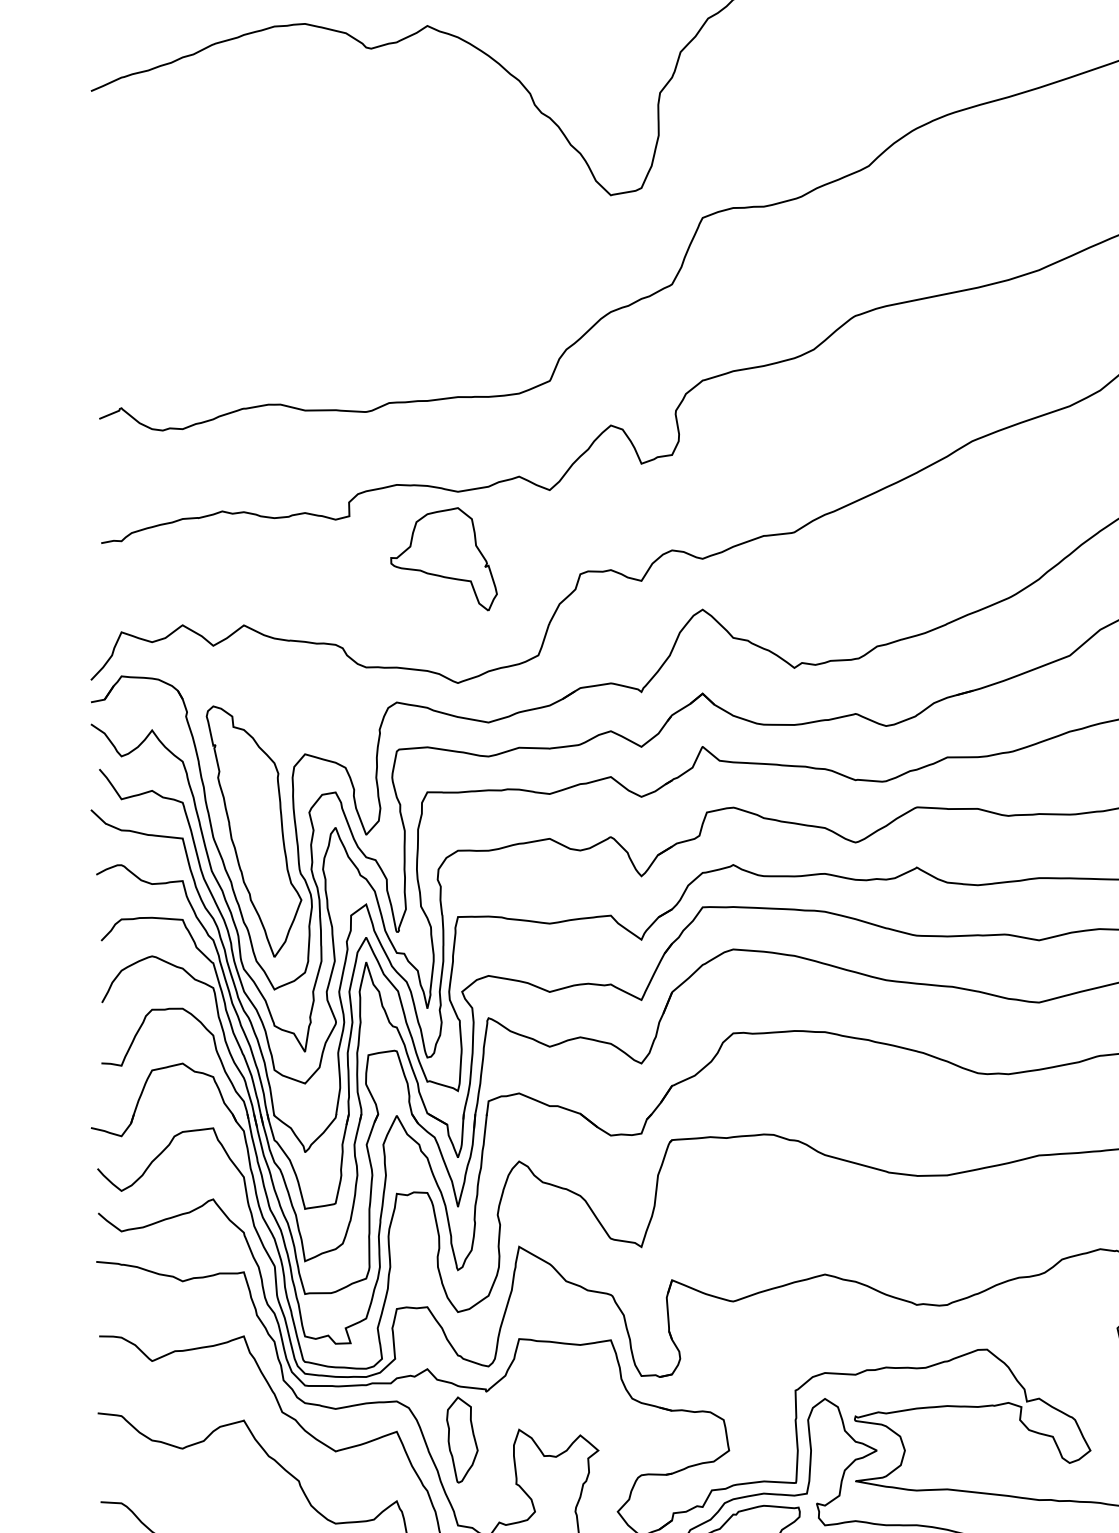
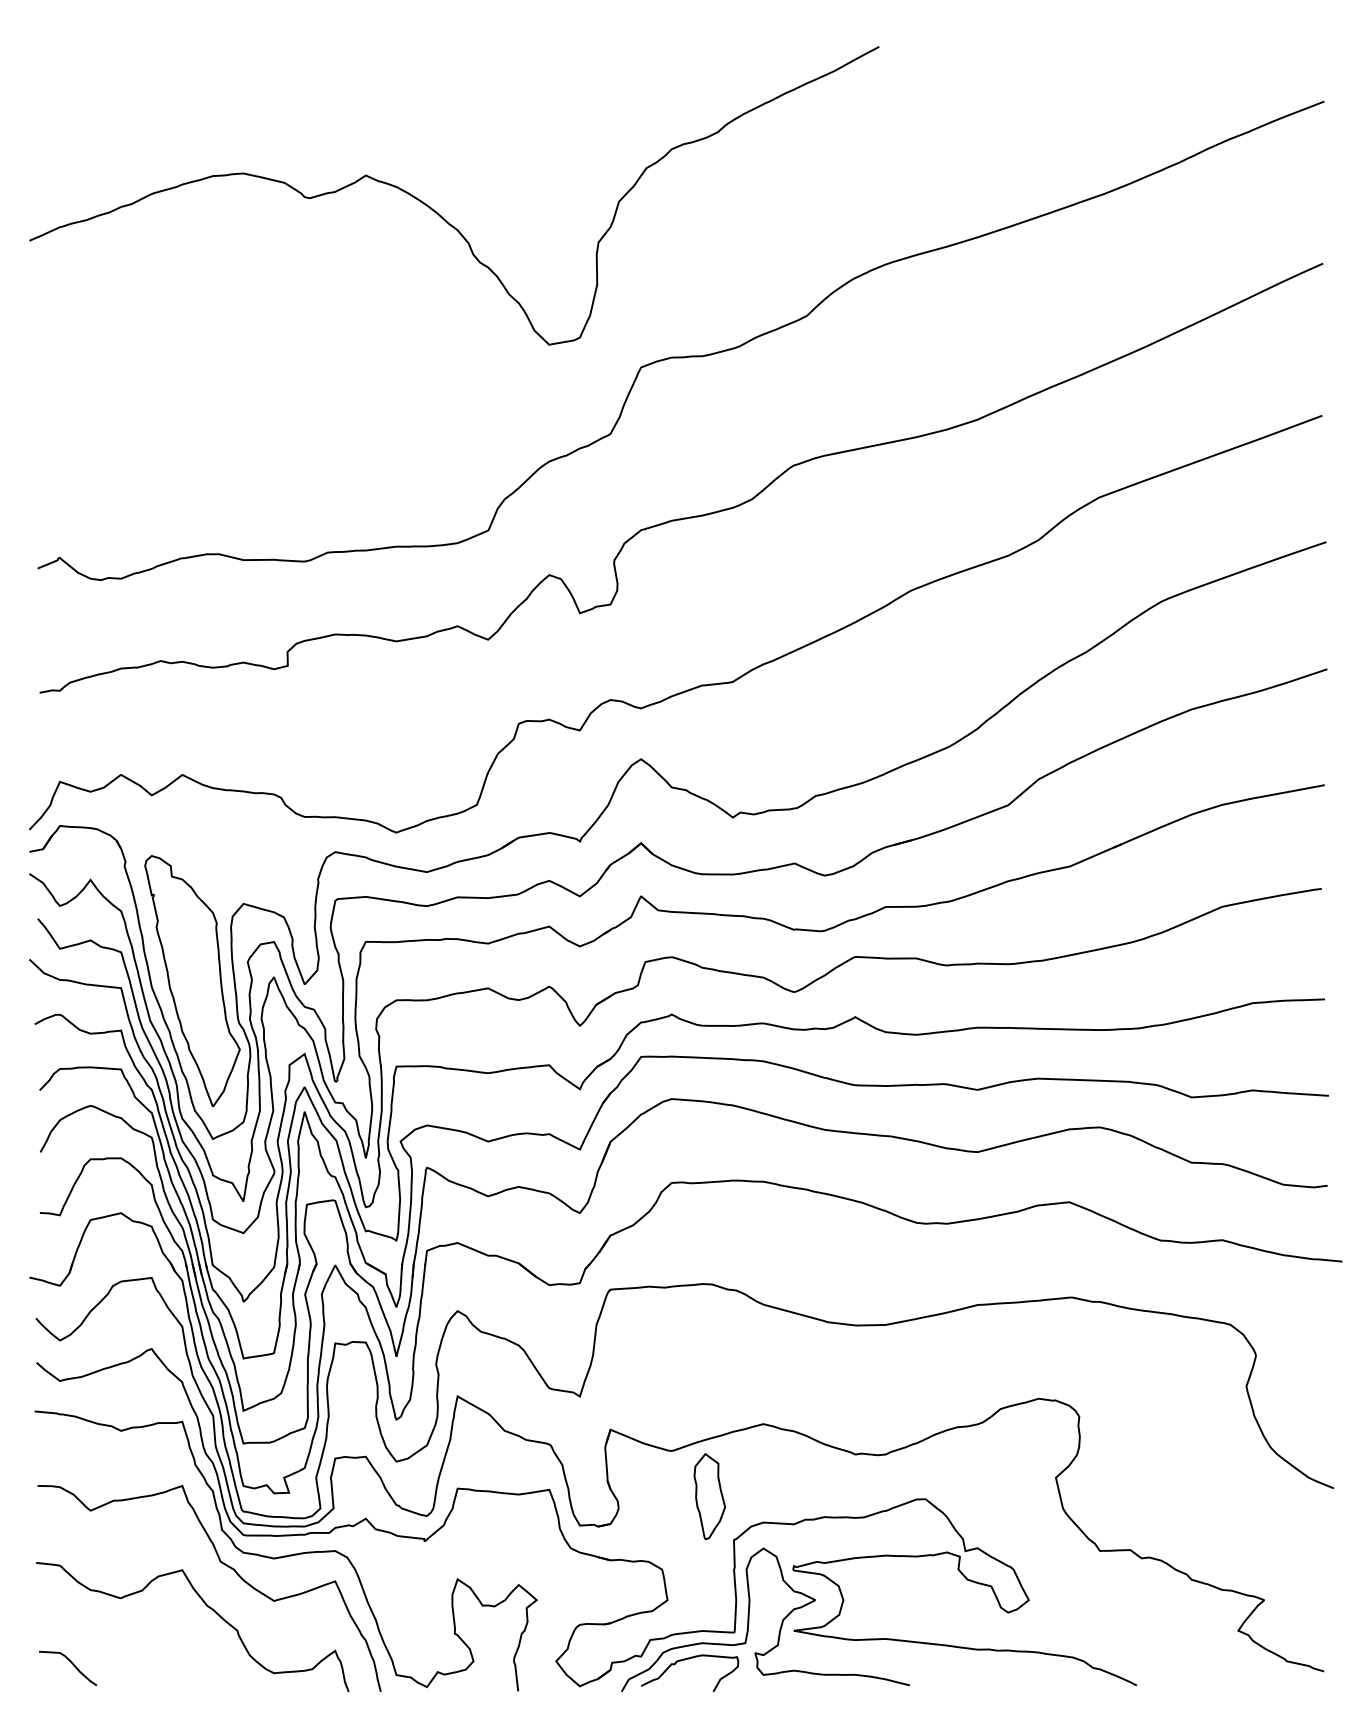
part: (444, 558) -> (382, 708), removed
part: (462, 1439) -> (709, 1496), moved

